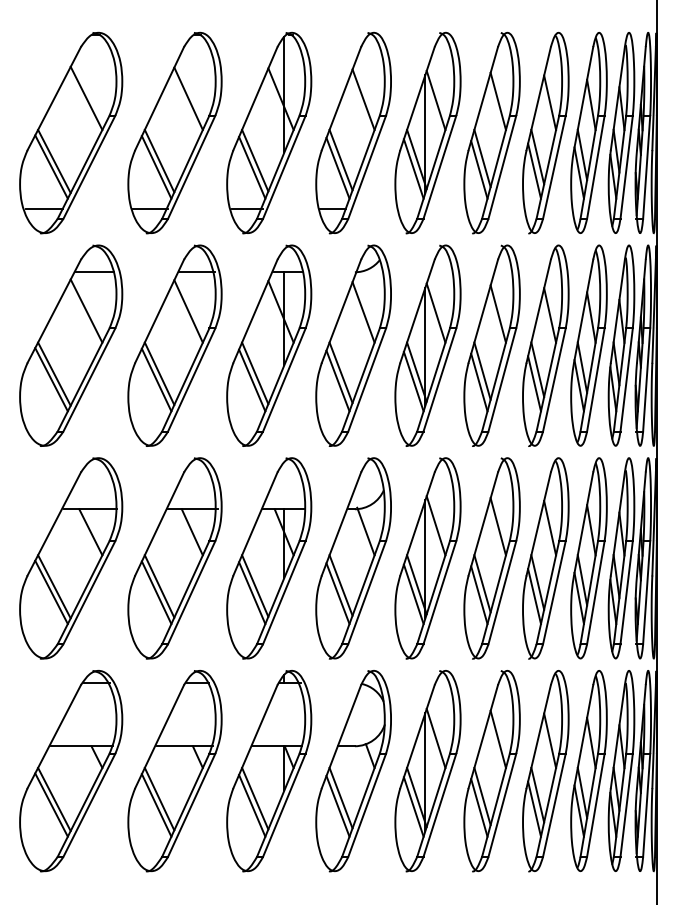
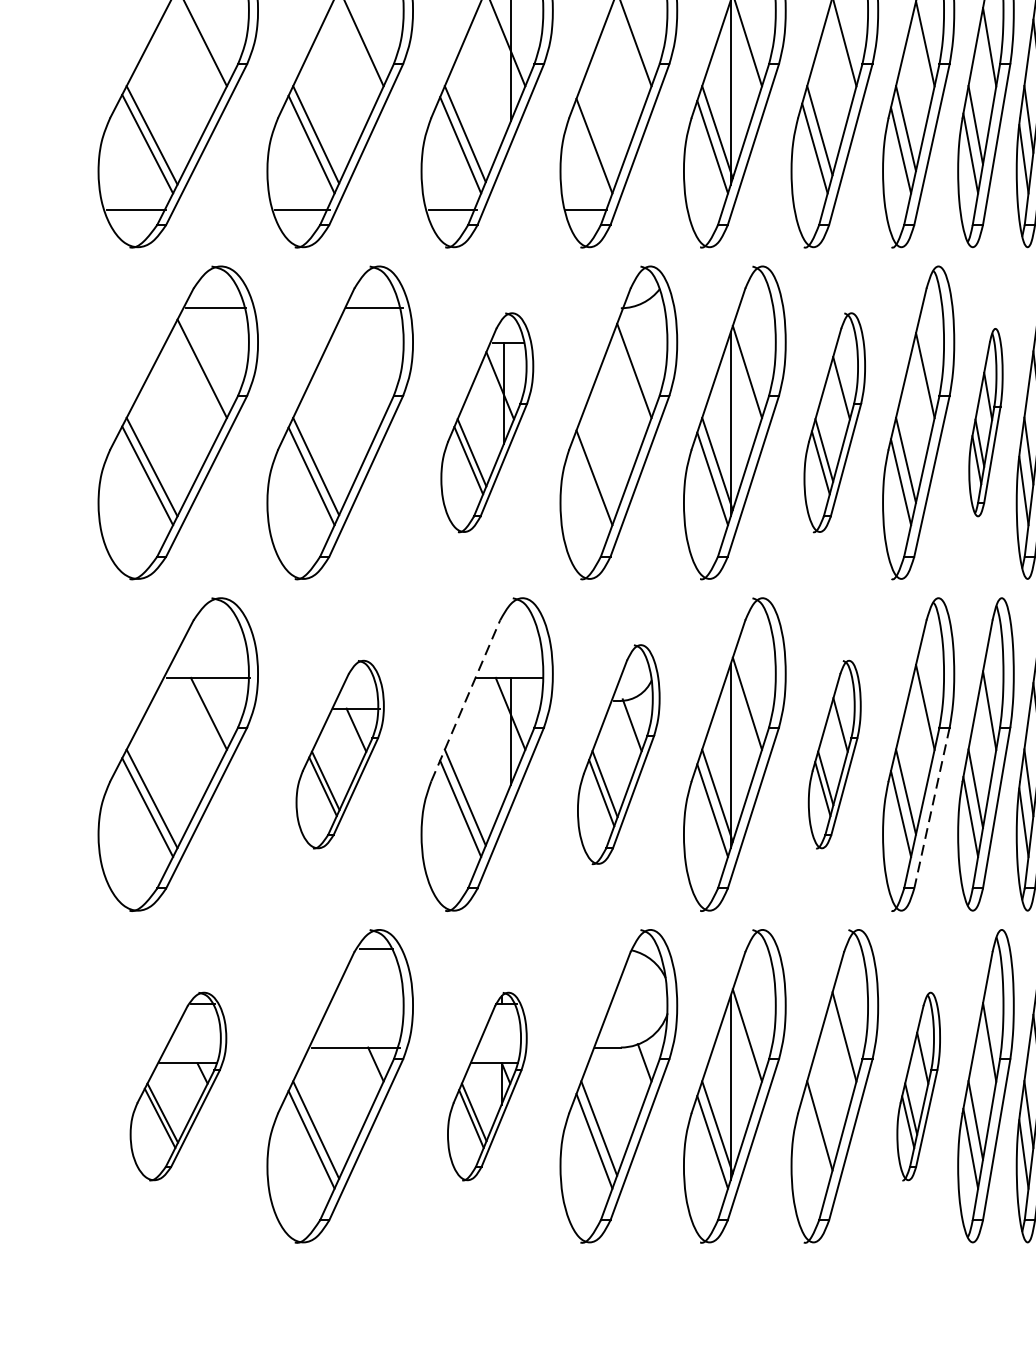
line: (340, 159) -> (598, 132), removed
line: (188, 311) -> (361, 369), removed
part: (269, 345) -> (487, 422), size x0.7
part: (491, 345) -> (833, 422), size x0.7
part: (588, 345) -> (985, 422), size x0.6
line: (340, 372) -> (598, 464), removed
line: (255, 523) -> (465, 700), solid -> dashed
part: (174, 558) -> (339, 754), size x0.6
part: (353, 558) -> (618, 754), size x0.7
part: (491, 558) -> (833, 754), size x0.6
line: (554, 592) -> (932, 807), solid -> dashed
part: (71, 771) -> (178, 1086), size x0.6
part: (269, 771) -> (487, 1086), size x0.6
part: (545, 771) -> (918, 1086), size x0.6
line: (479, 807) -> (815, 1143), removed

